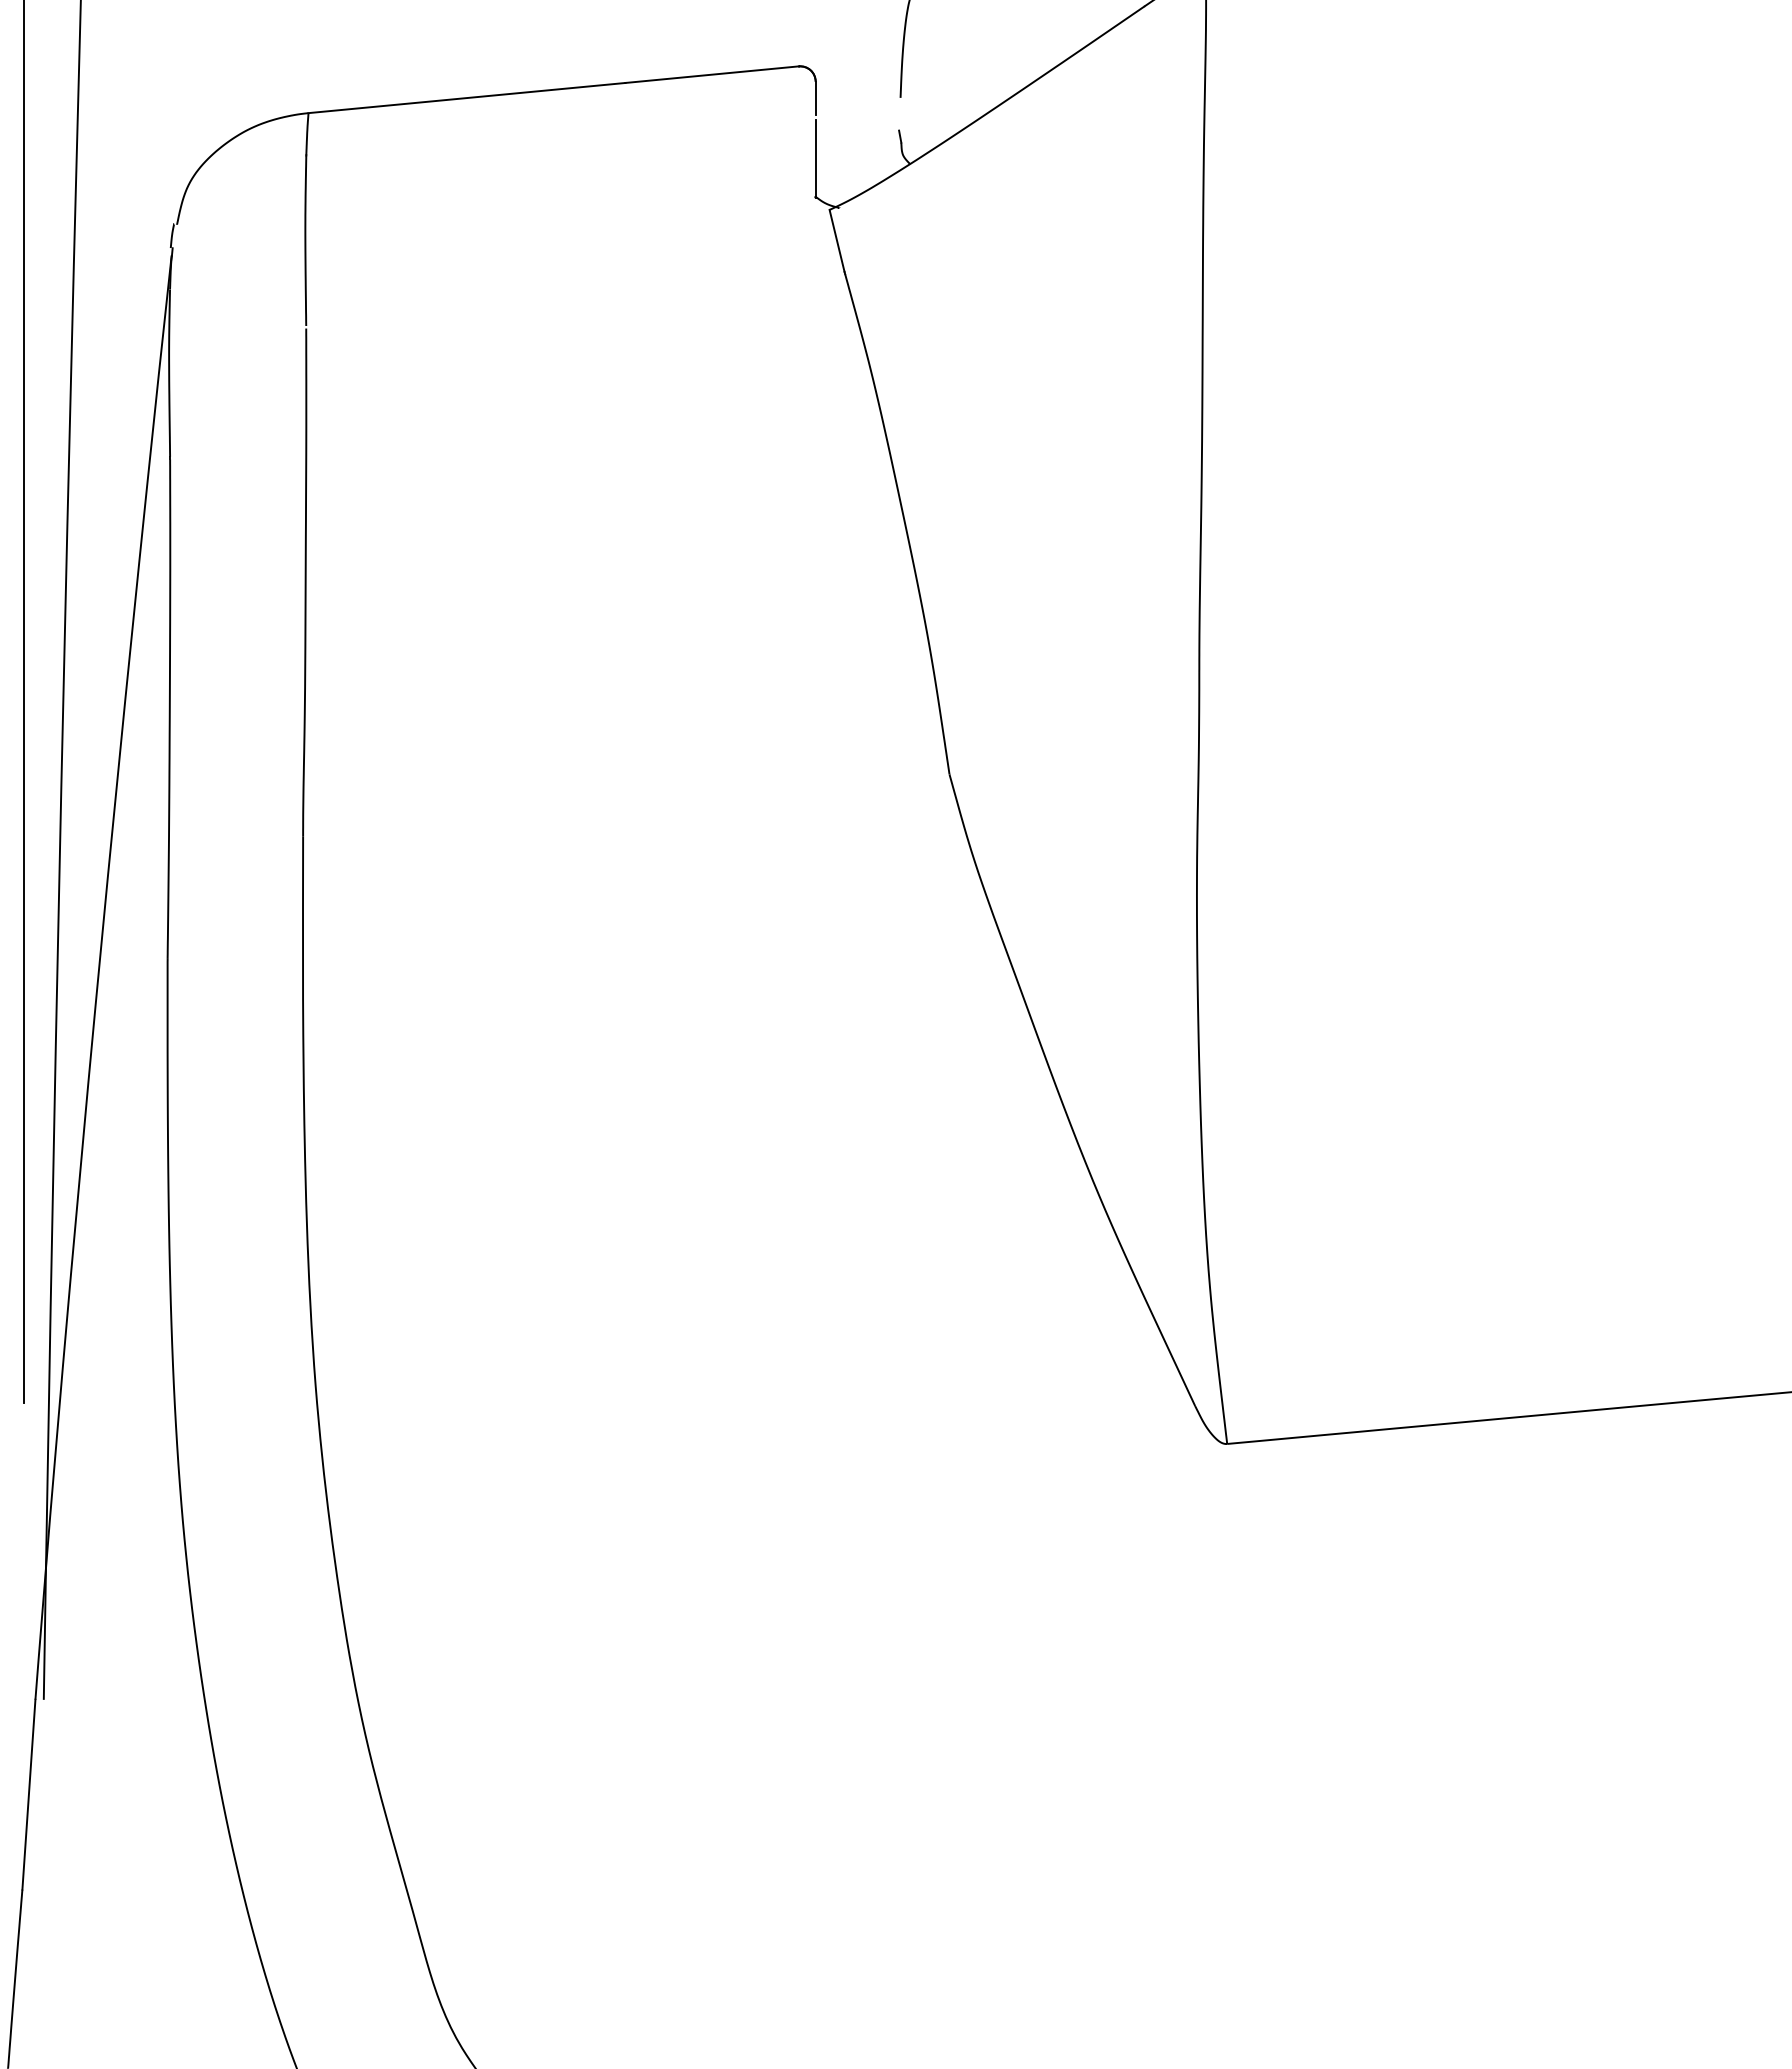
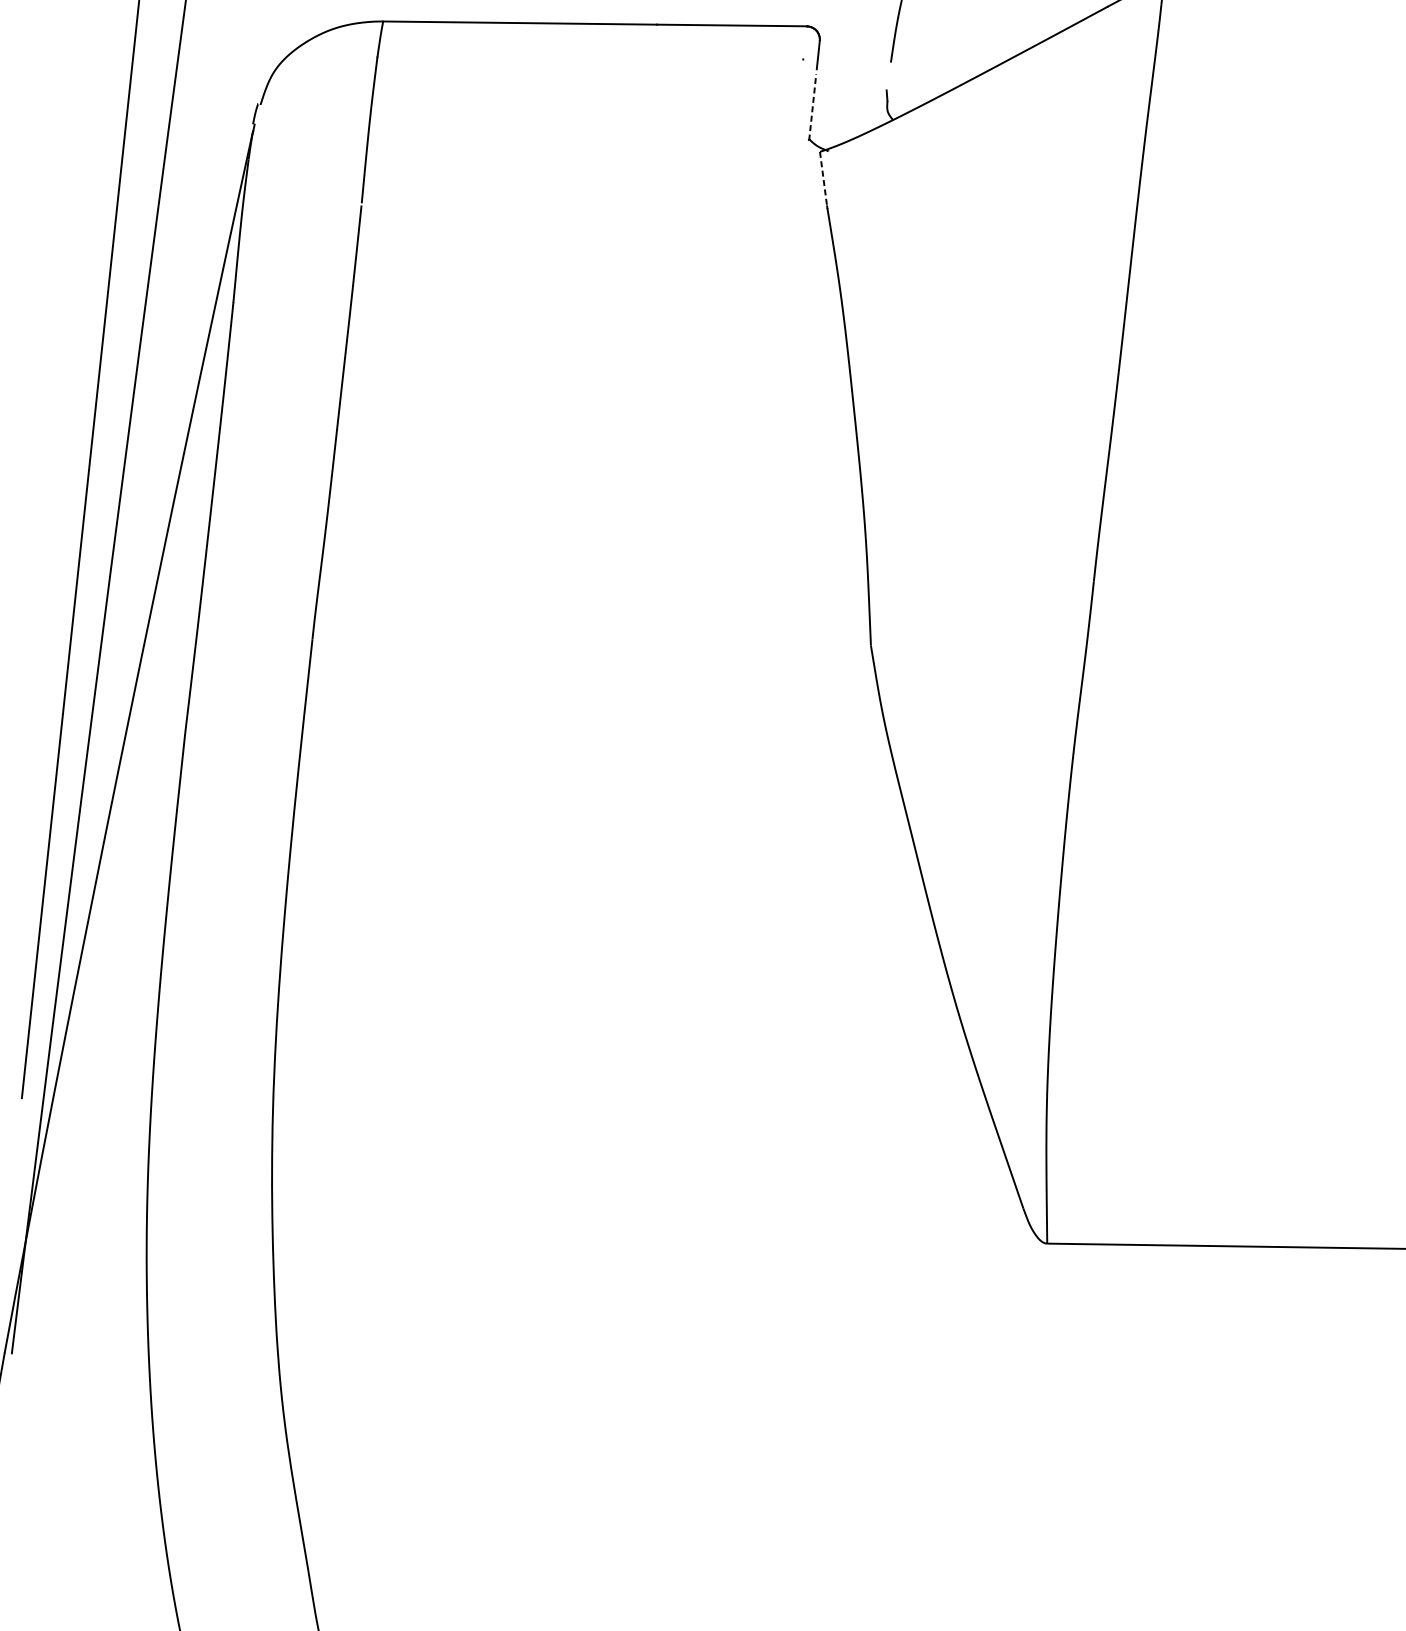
line: (815, 159) -> (812, 107), solid -> dashed
line: (837, 240) -> (823, 178), solid -> dashed

